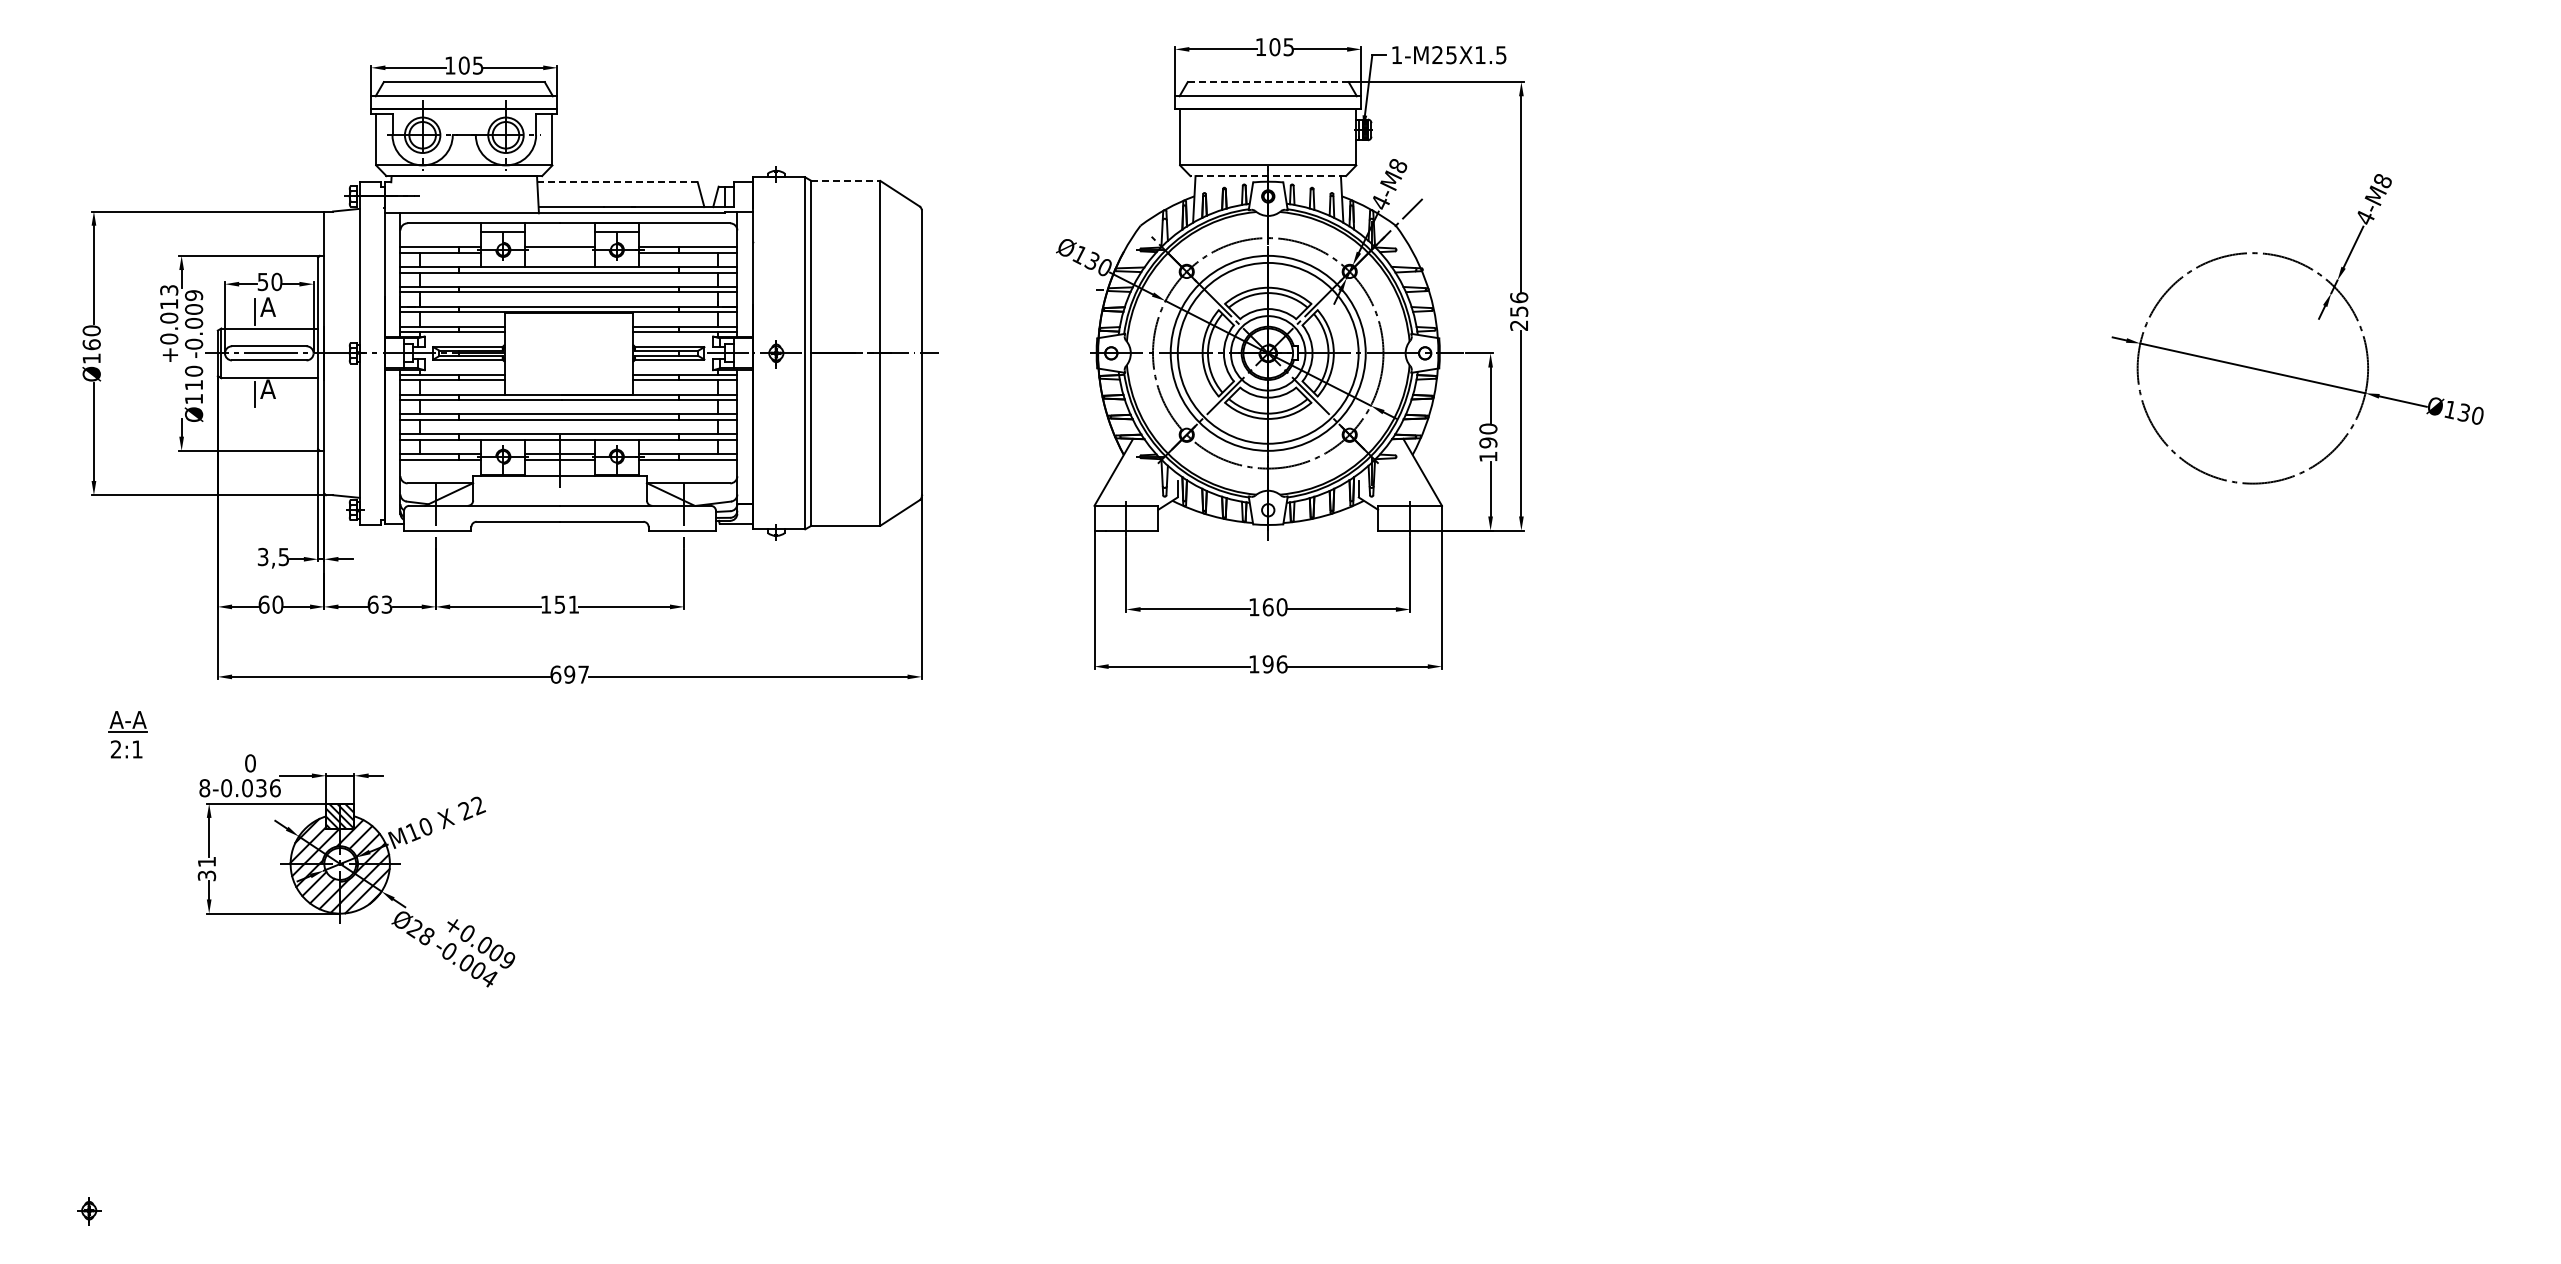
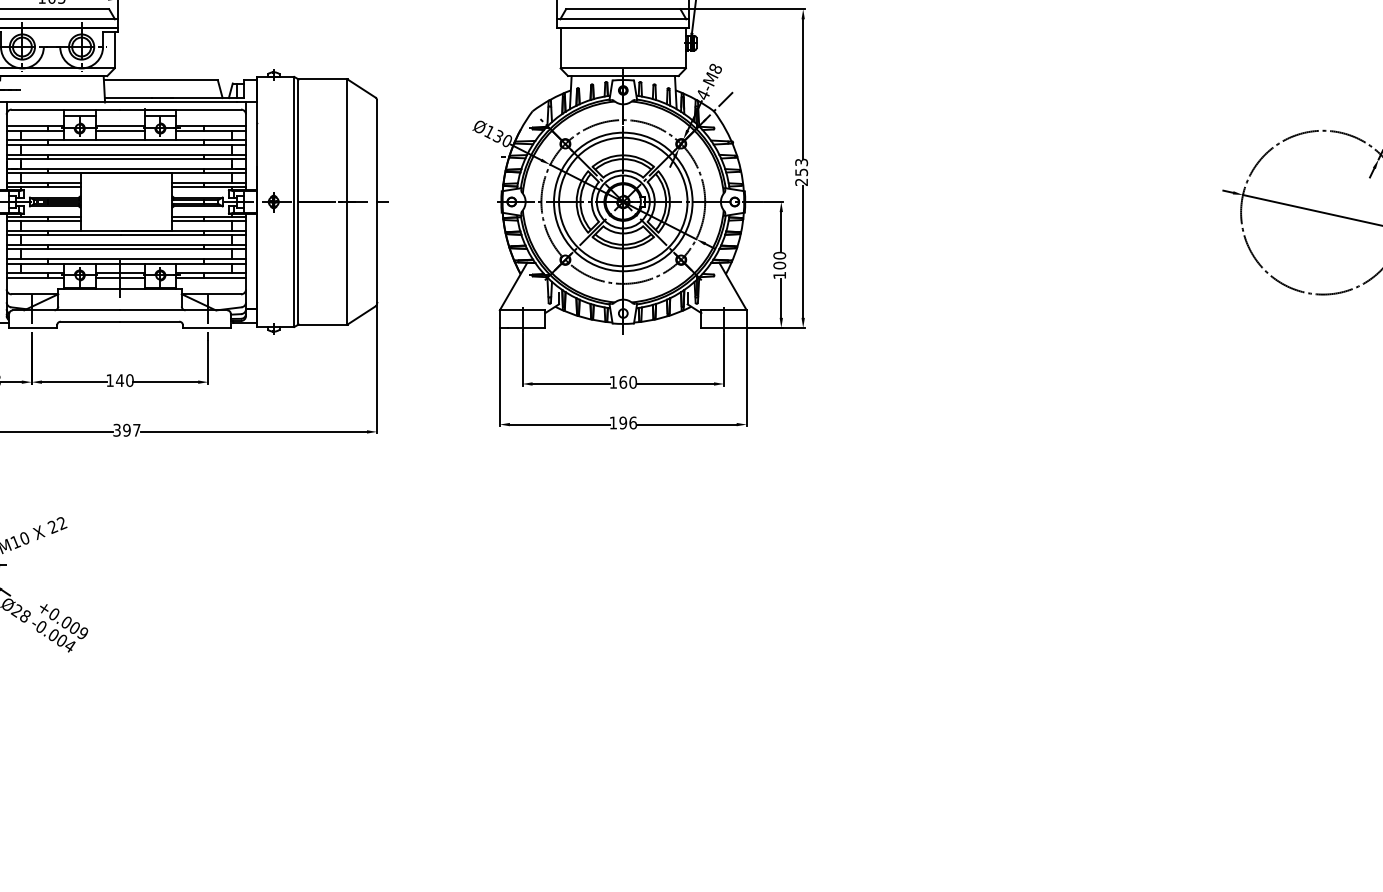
line: (1268, 82) -> (623, 9), dashed -> solid
line: (1268, 176) -> (623, 76), dashed -> solid
line: (846, 180) -> (323, 79), dashed -> solid
line: (617, 182) -> (160, 80), dashed -> solid
line: (559, 252) -> (119, 130), added
text: (1519, 297) -> (801, 162), 256 -> 253
text: (1488, 442) -> (779, 265), 190 -> 100
text: (566, 604) -> (124, 380), 151 -> 140
text: (555, 674) -> (116, 430), 697 -> 397

